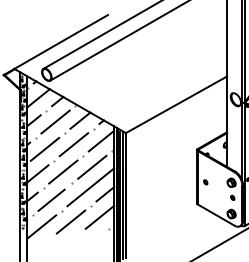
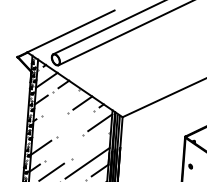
line: (55, 121) -> (60, 102), removed
line: (73, 144) -> (75, 123), removed
line: (44, 148) -> (48, 125), removed
line: (92, 166) -> (90, 144), removed
line: (63, 171) -> (64, 147), removed

